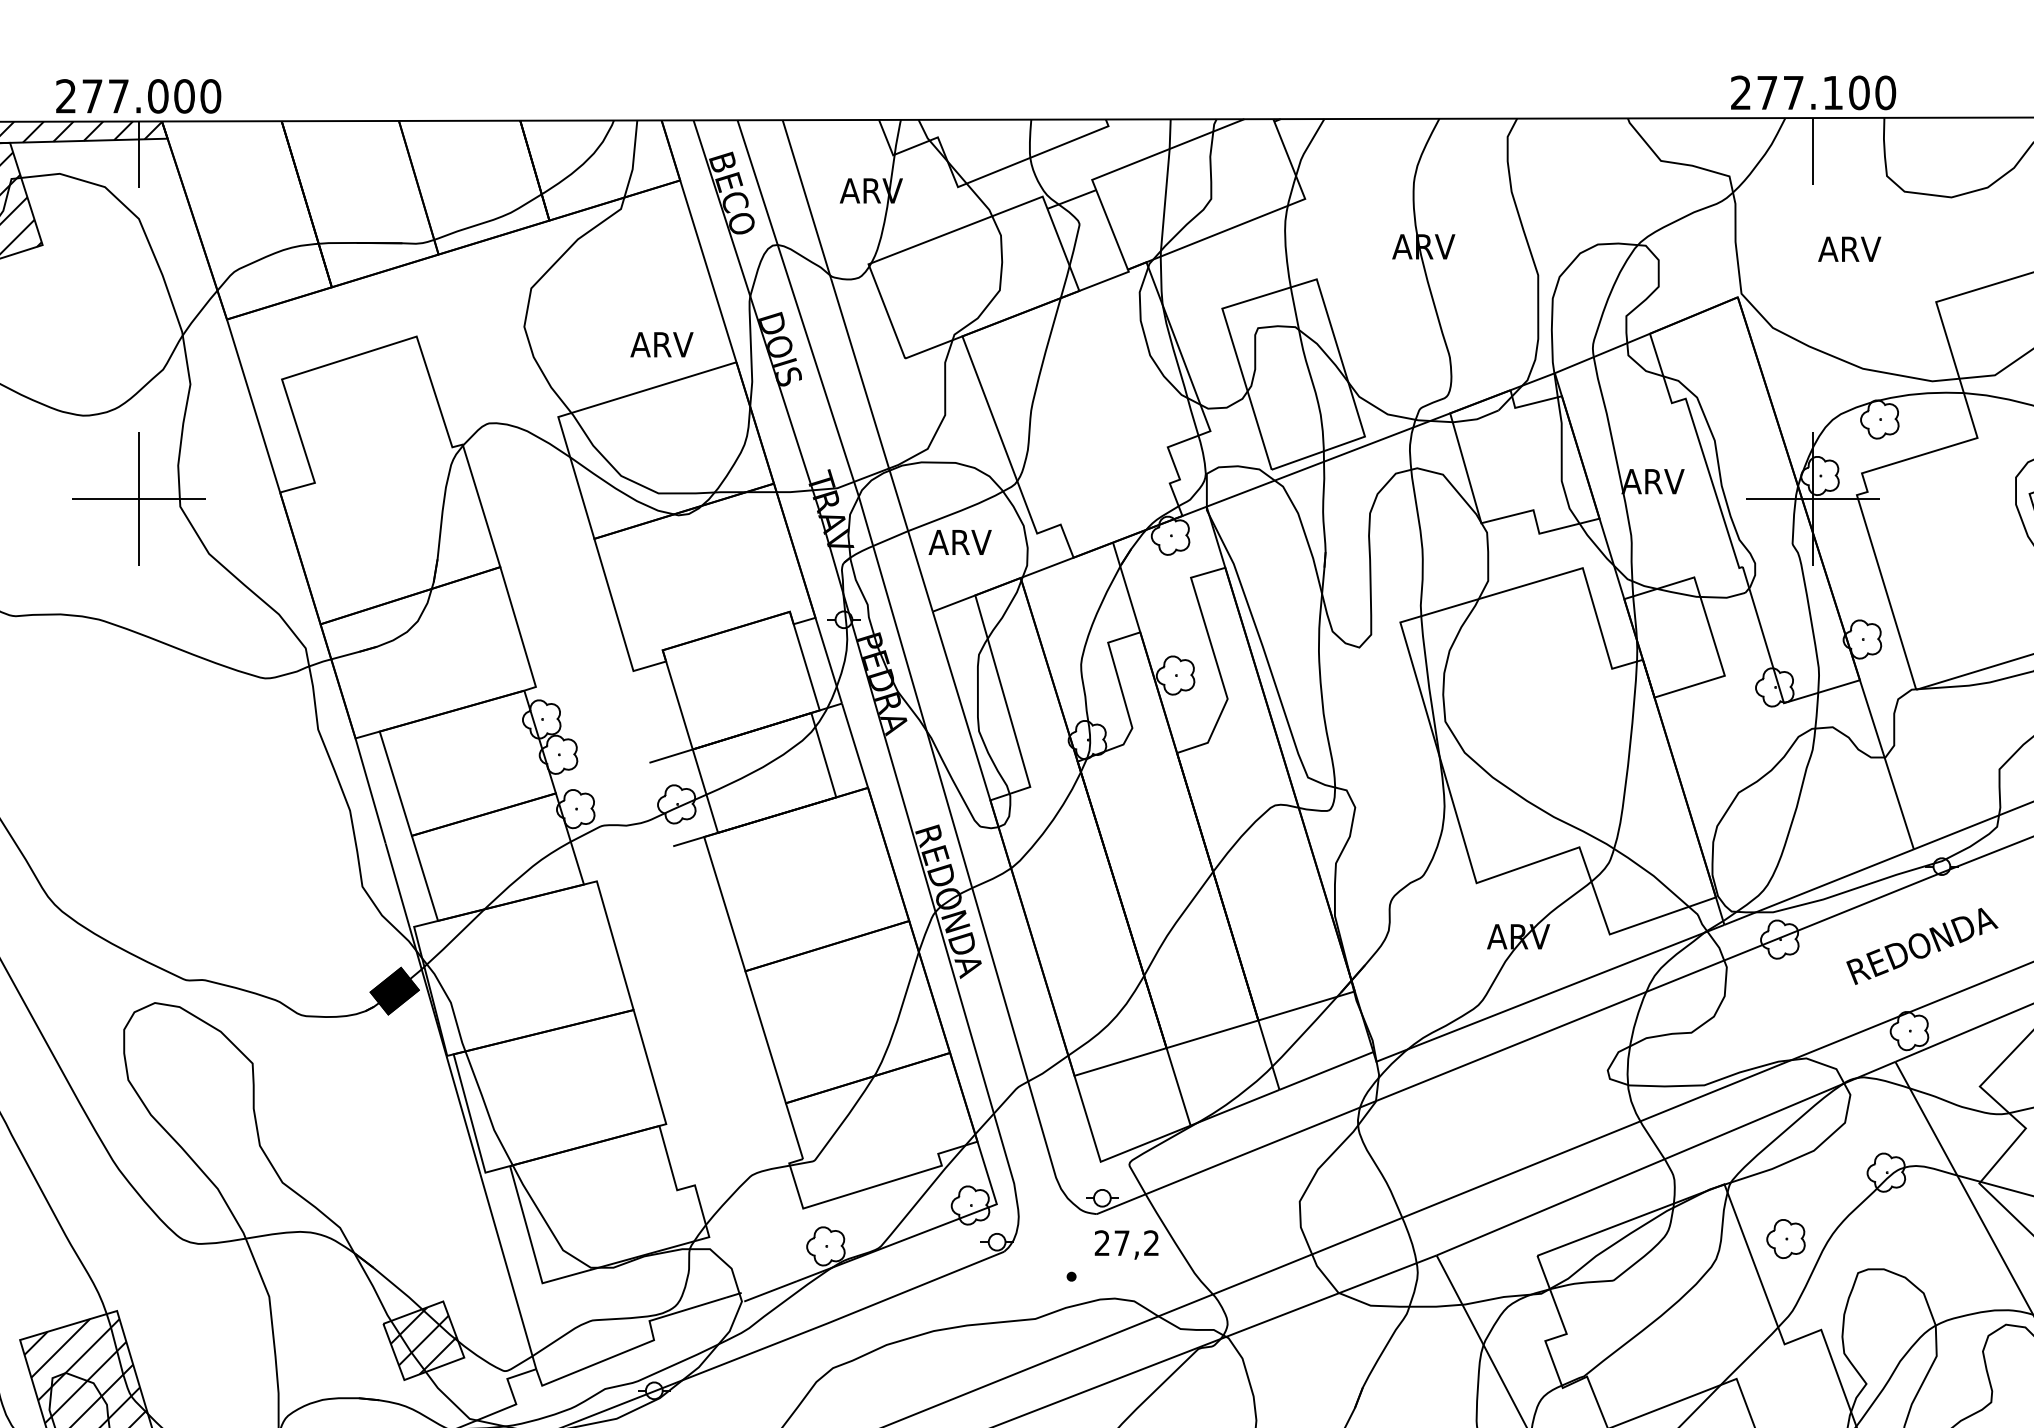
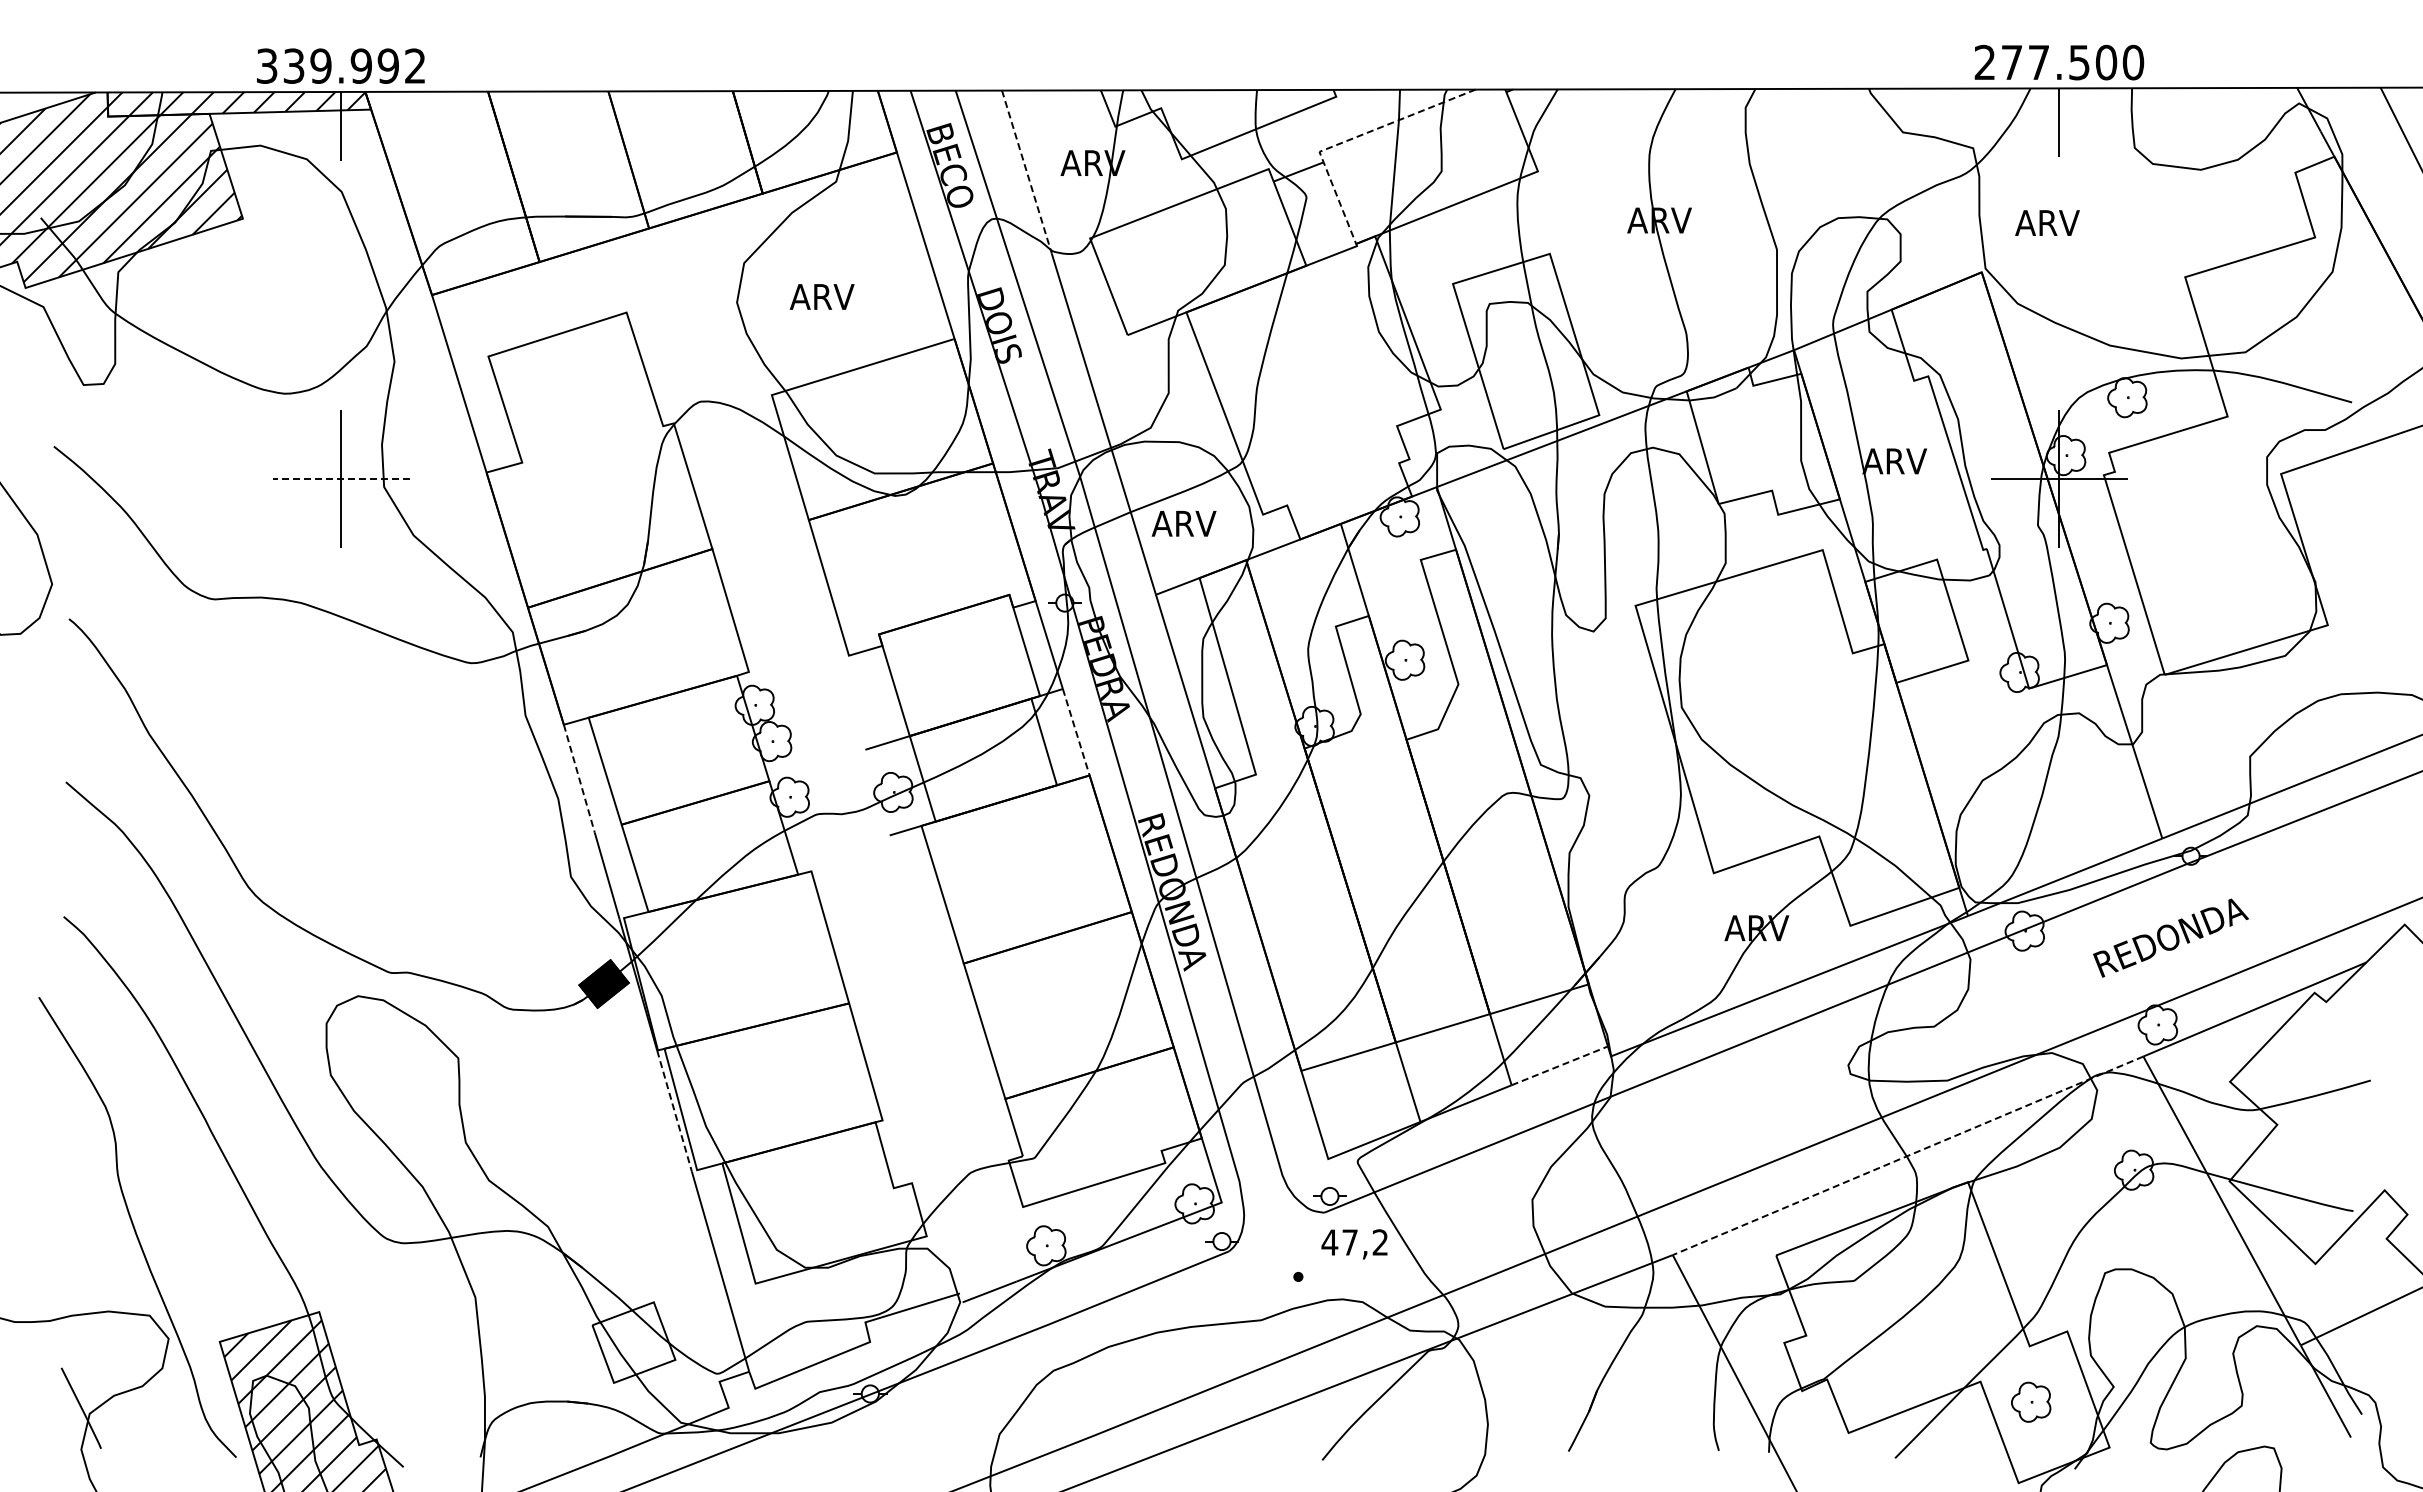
text: (1833, 92) -> (2079, 62), 277.100 -> 277.500
text: (138, 95) -> (341, 65), 277.000 -> 339.992
line: (1121, 167) -> (1349, 139), solid -> dashed
line: (807, 200) -> (1027, 172), solid -> dashed
text: (1849, 248) -> (2047, 222), moved
text: (661, 344) -> (821, 296), moved
line: (138, 499) -> (341, 479), solid -> dashed
line: (855, 745) -> (1076, 732), solid -> dashed
line: (370, 791) -> (579, 779), solid -> dashed
line: (1326, 1070) -> (1559, 1065), solid -> dashed
line: (463, 1115) -> (674, 1111), solid -> dashed
line: (1665, 1159) -> (1907, 1156), solid -> dashed
part: (1786, 1238) -> (2031, 1401), moved
text: (1101, 1243) -> (1329, 1242), 27,2 -> 47,2
hatch: (423, 1340) -> (633, 1342), removed

